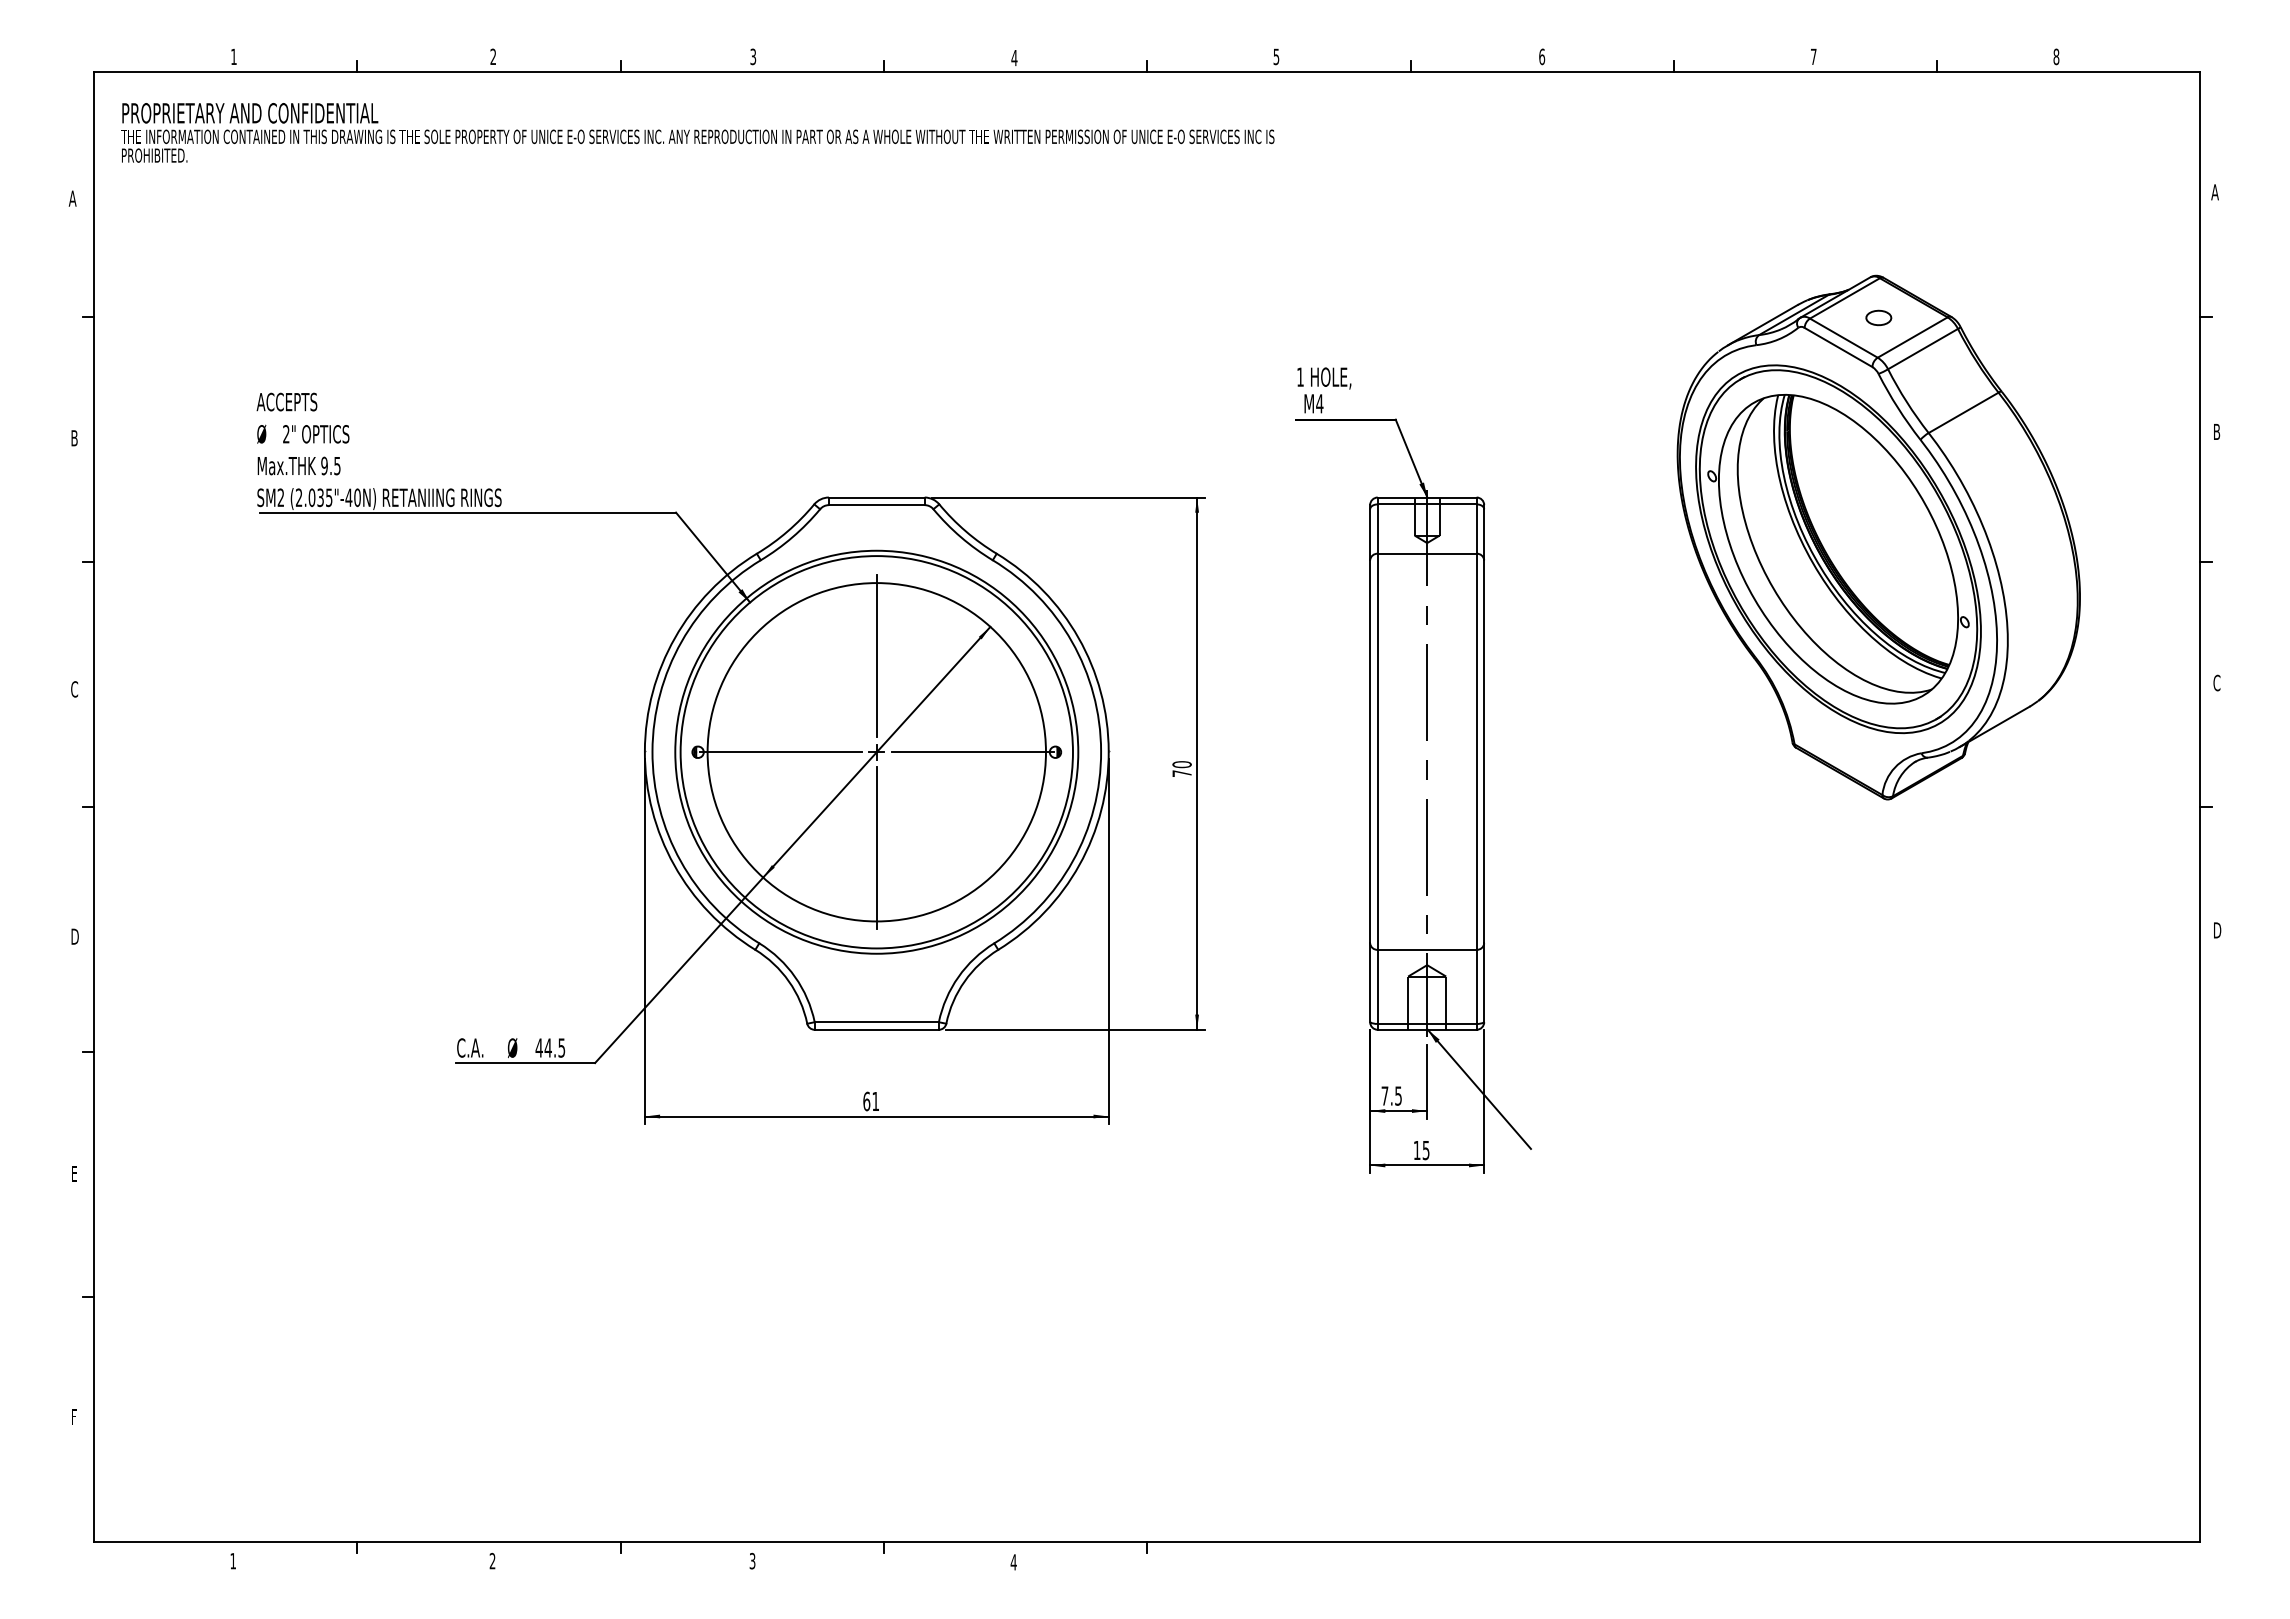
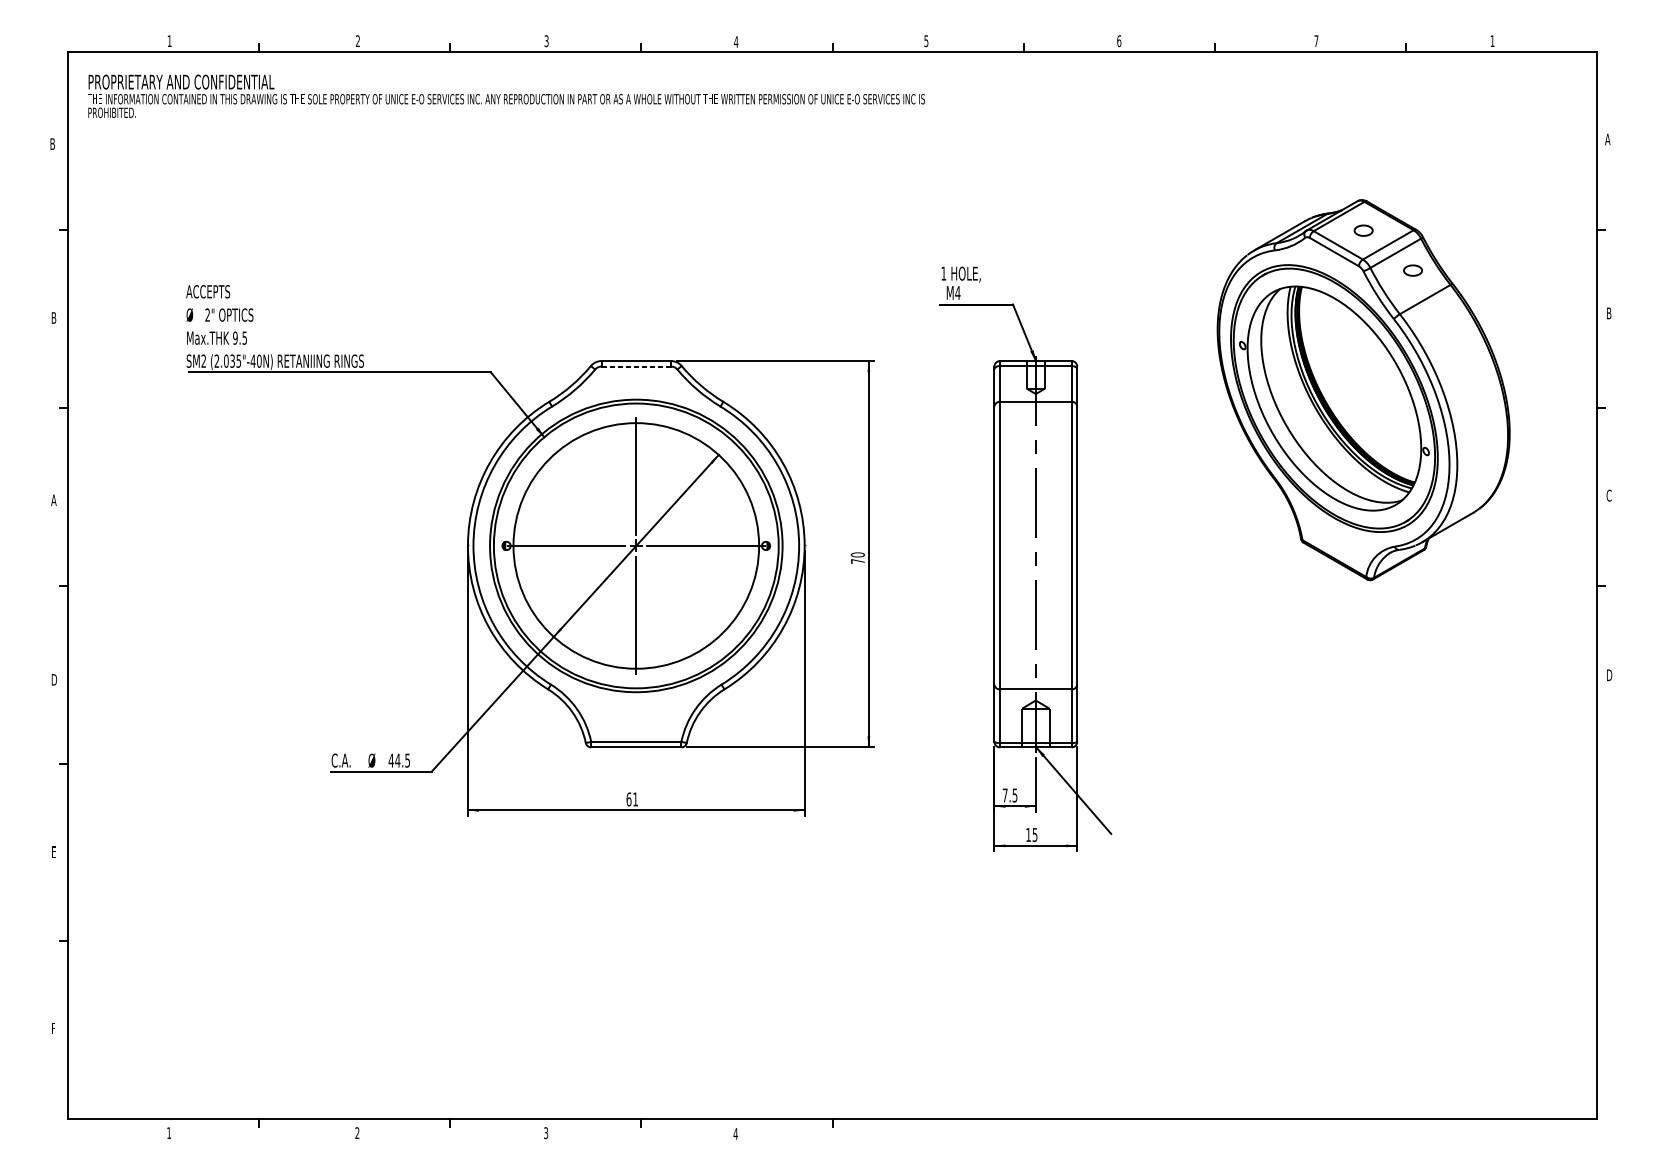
text: (2056, 56) -> (1492, 40), 8 -> 1
text: (72, 198) -> (52, 143), A -> B
part: (1946, 372) -> (1412, 270), added
line: (876, 505) -> (636, 366), solid -> dashed
text: (74, 689) -> (53, 500), C -> A

